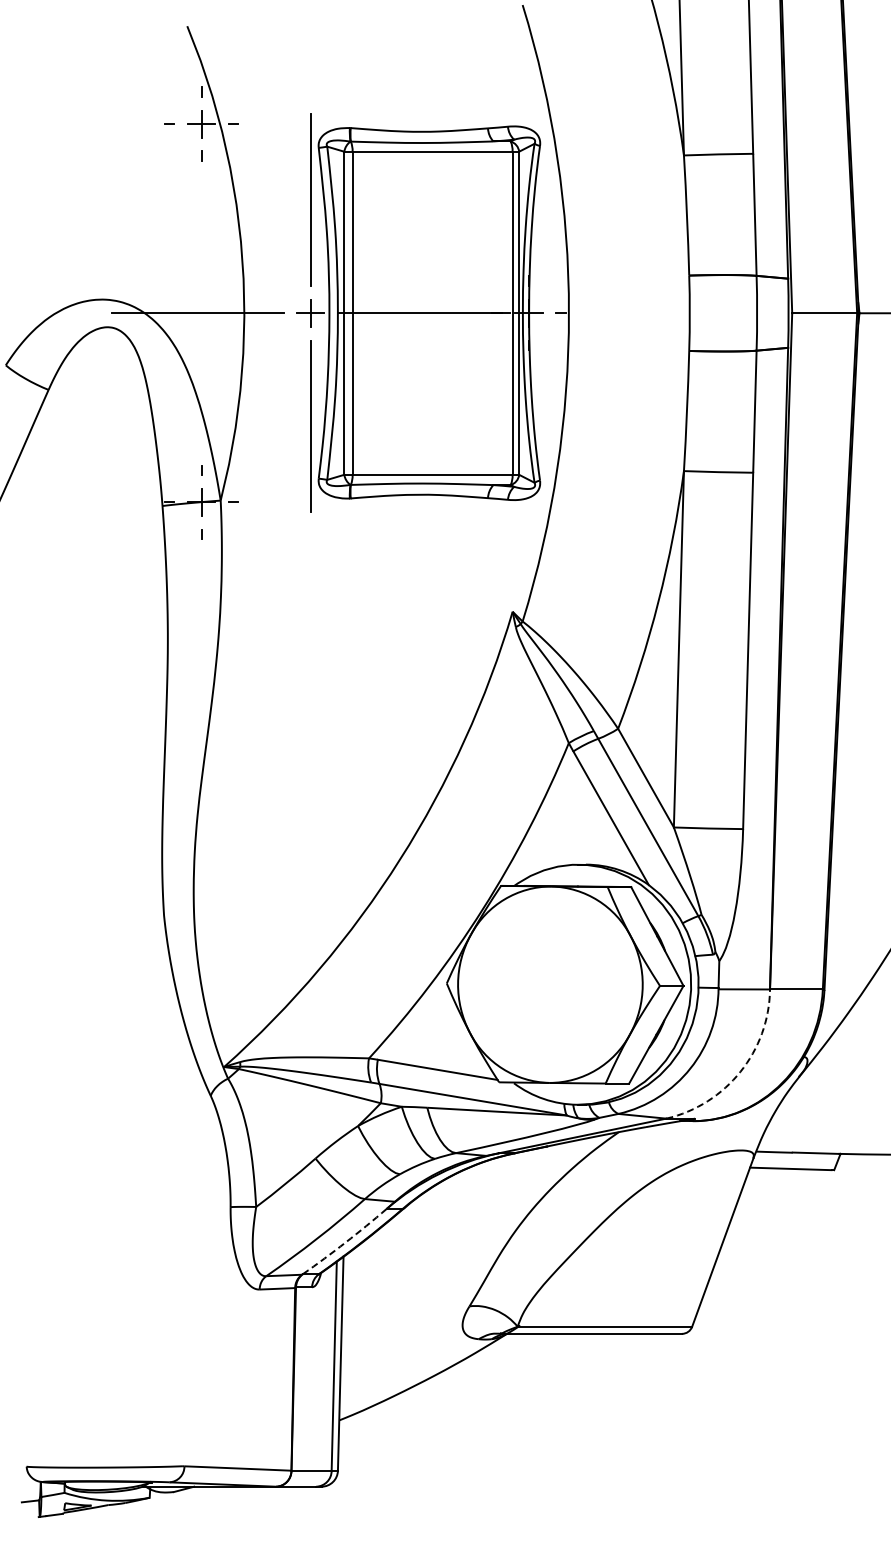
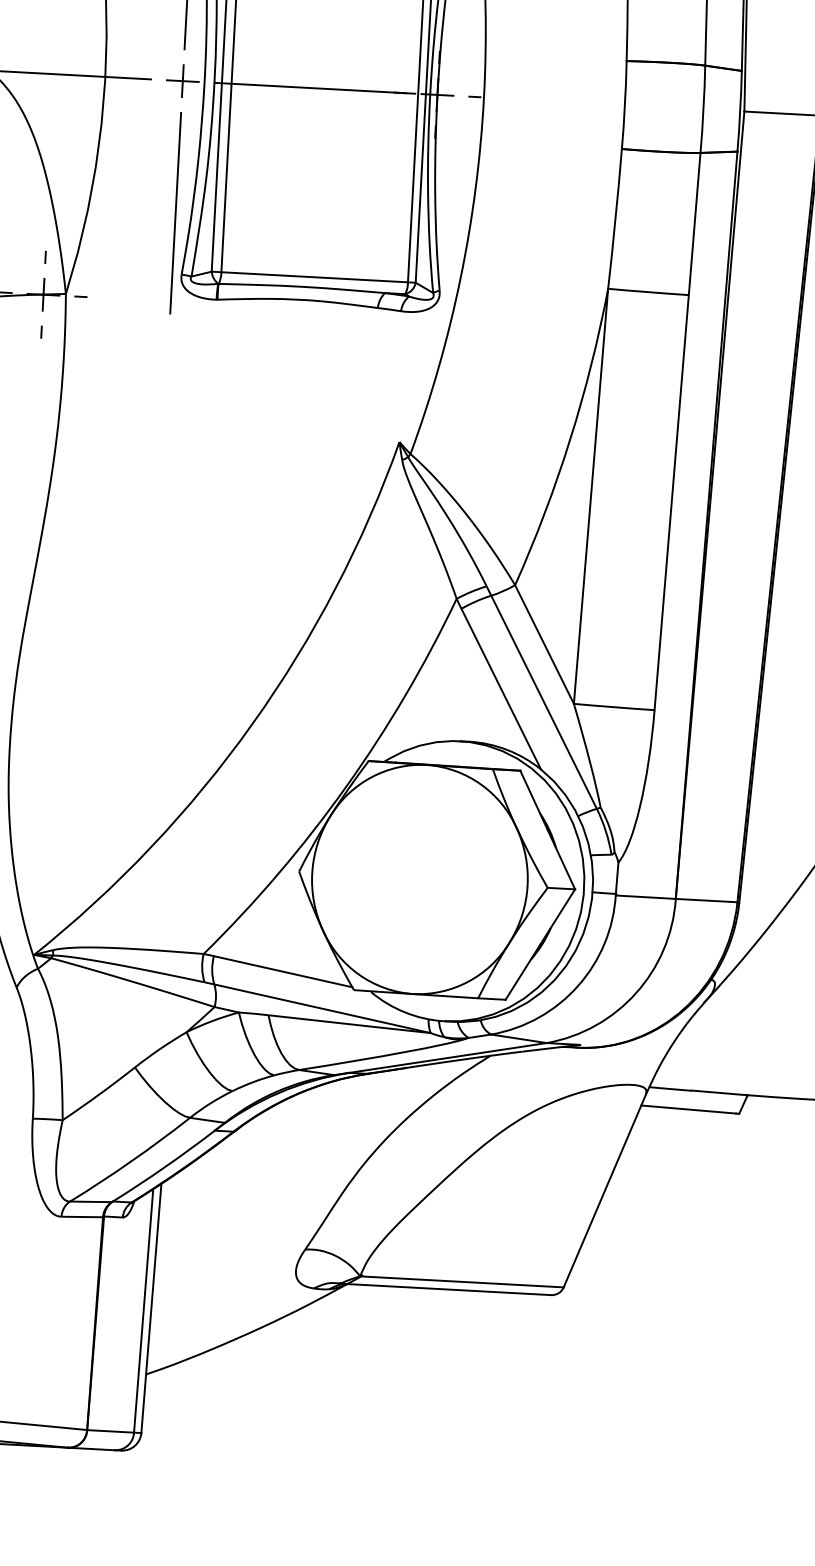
arc: (740, 1071) -> (636, 992), dashed -> solid
arc: (345, 1242) -> (164, 1167), dashed -> solid

